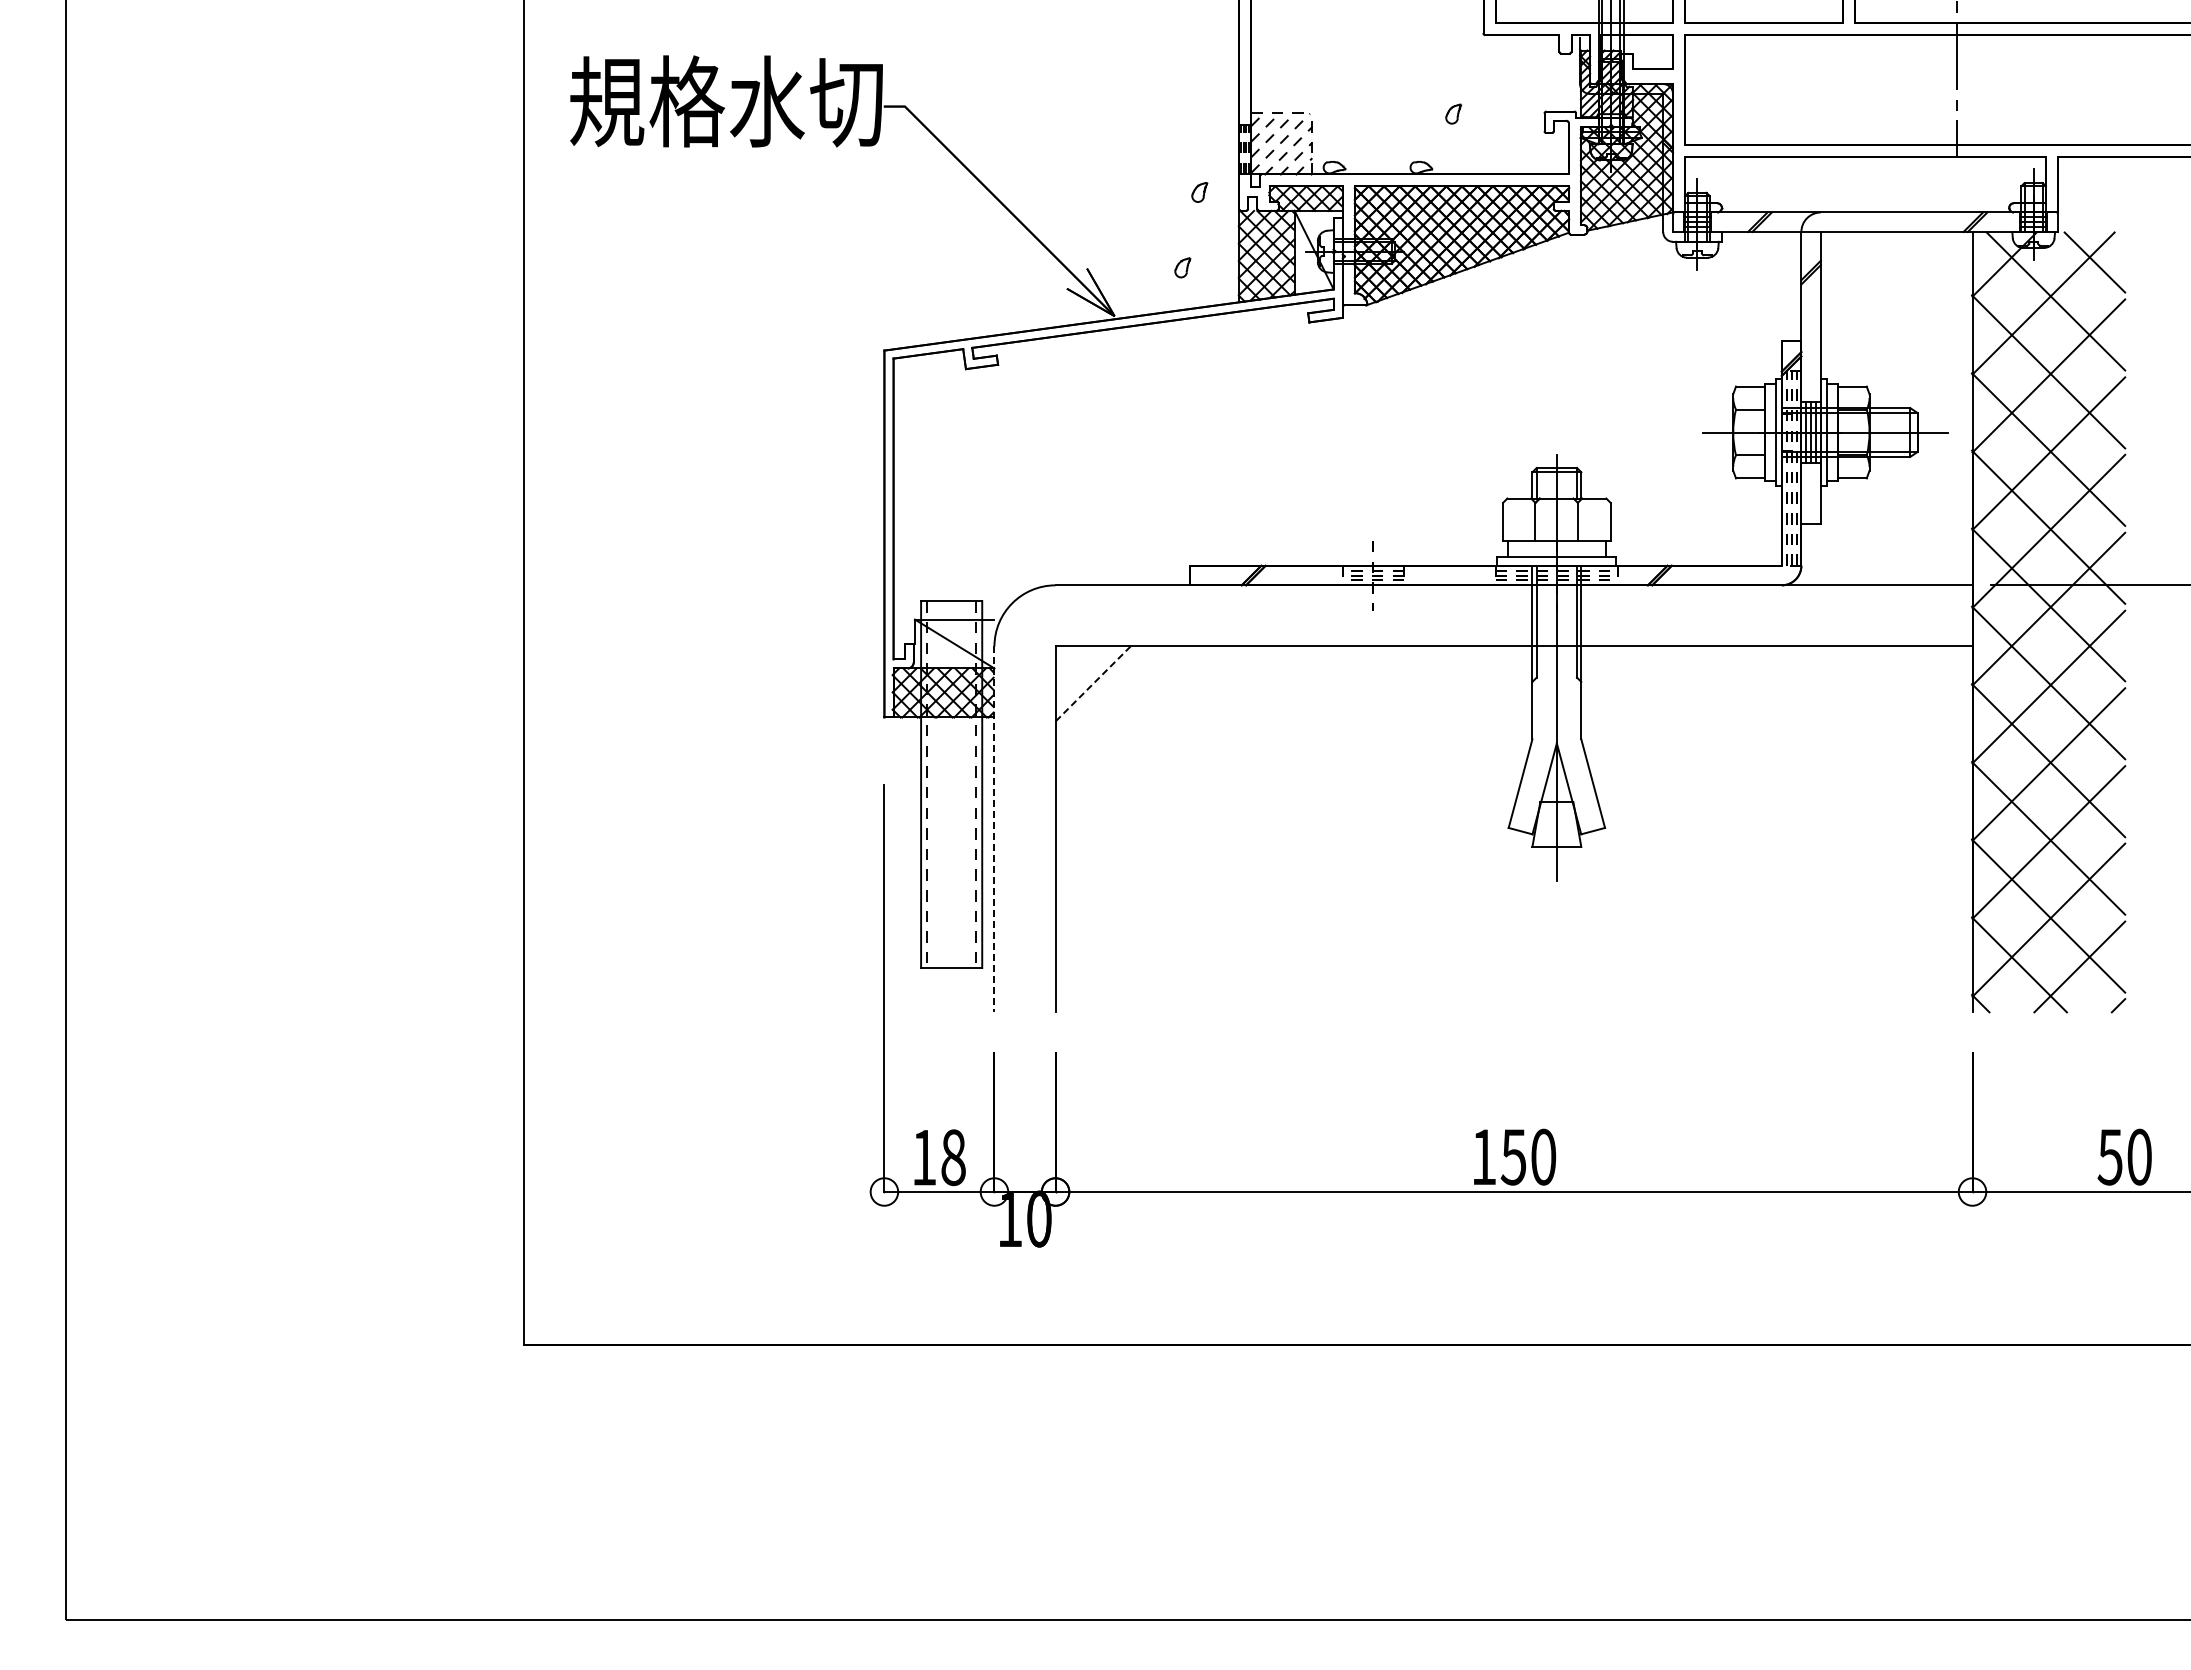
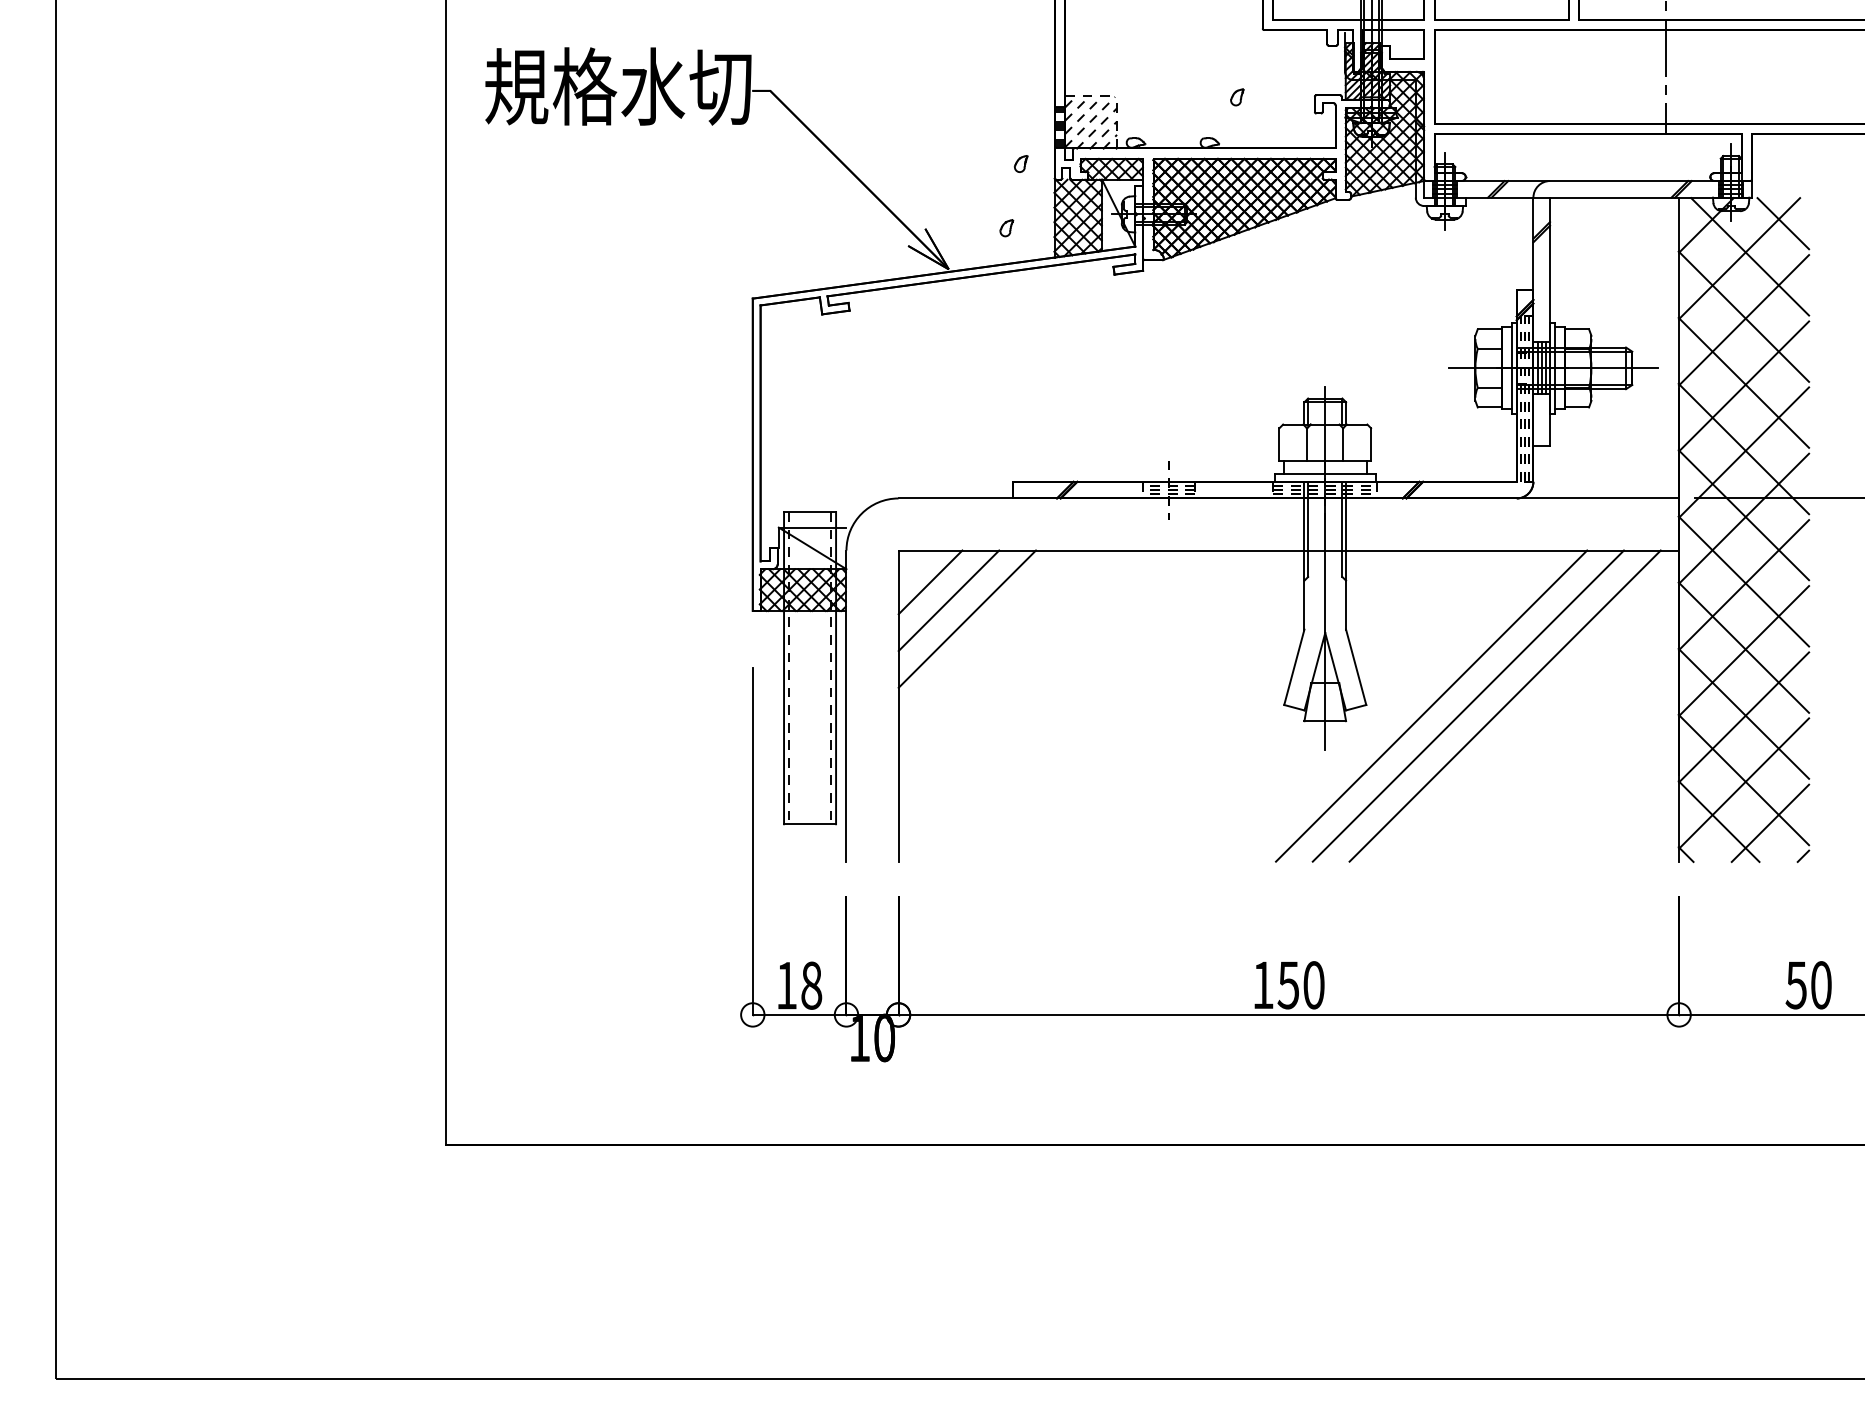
line: (1093, 683) -> (930, 582), dashed -> solid
line: (1114, 705) -> (948, 600), added
line: (1136, 726) -> (967, 618), added
line: (994, 829) -> (846, 706), dashed -> solid
line: (1681, 829) -> (1431, 706), added
line: (1724, 829) -> (1467, 706), added
line: (1767, 829) -> (1504, 706), added

